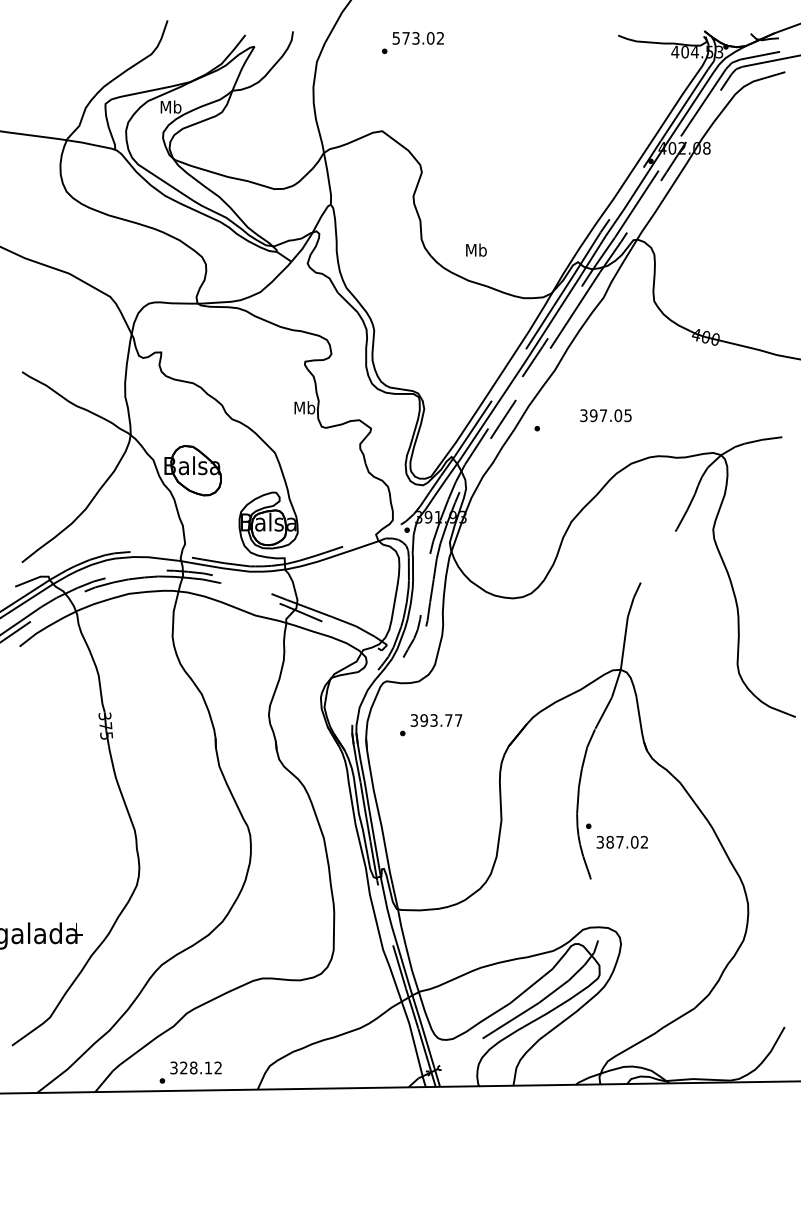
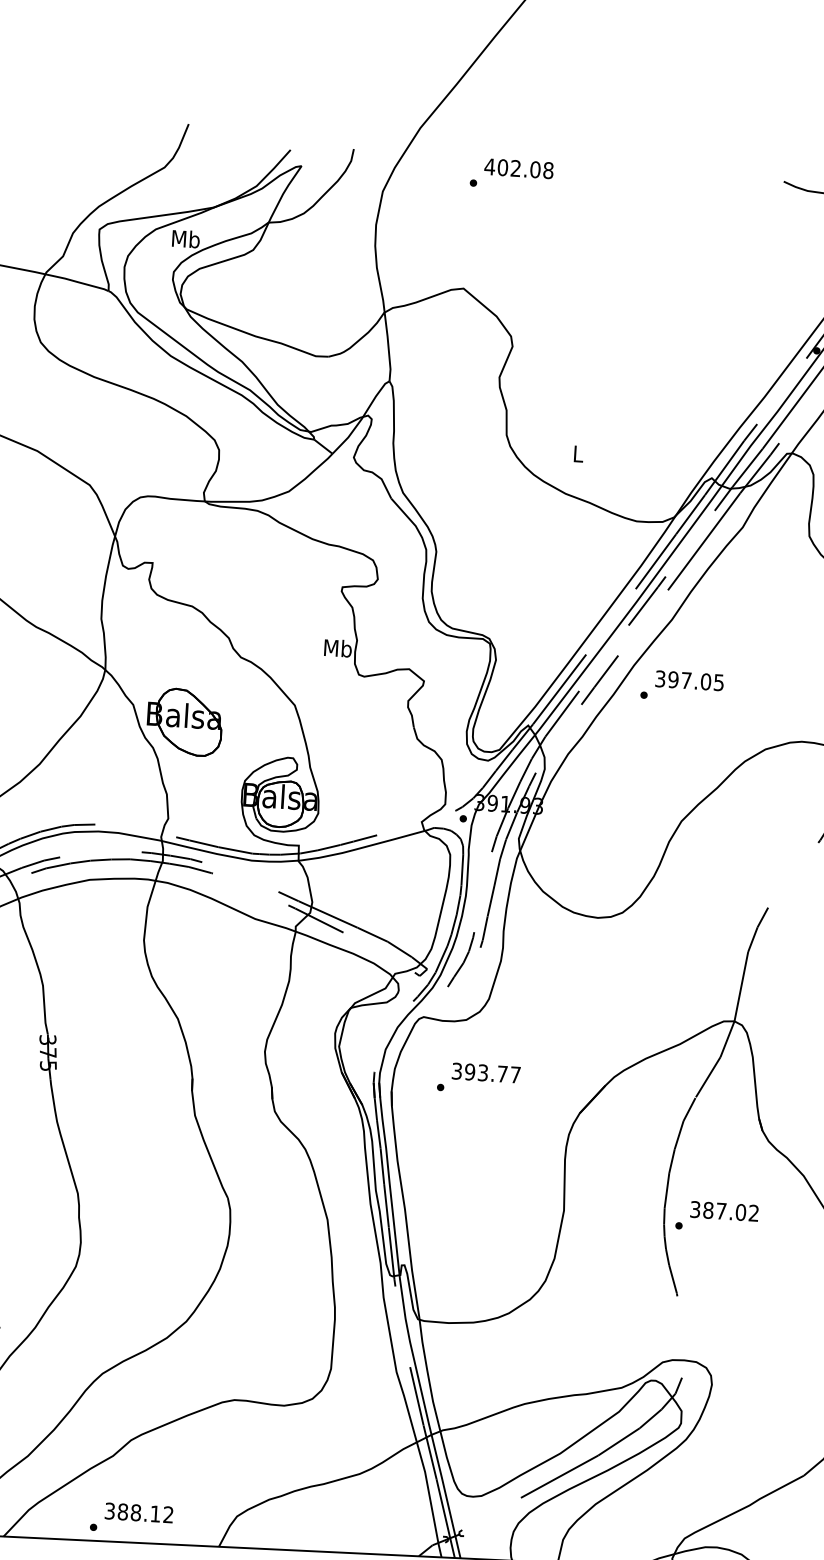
text: (418, 38) -> (519, 168), 573.02 -> 402.08
text: (476, 249) -> (578, 453), Mb -> L
text: (605, 415) -> (689, 680), moved
text: (621, 841) -> (723, 1210), moved
text: (183, 1067) -> (122, 1511), 328.12 -> 388.12

